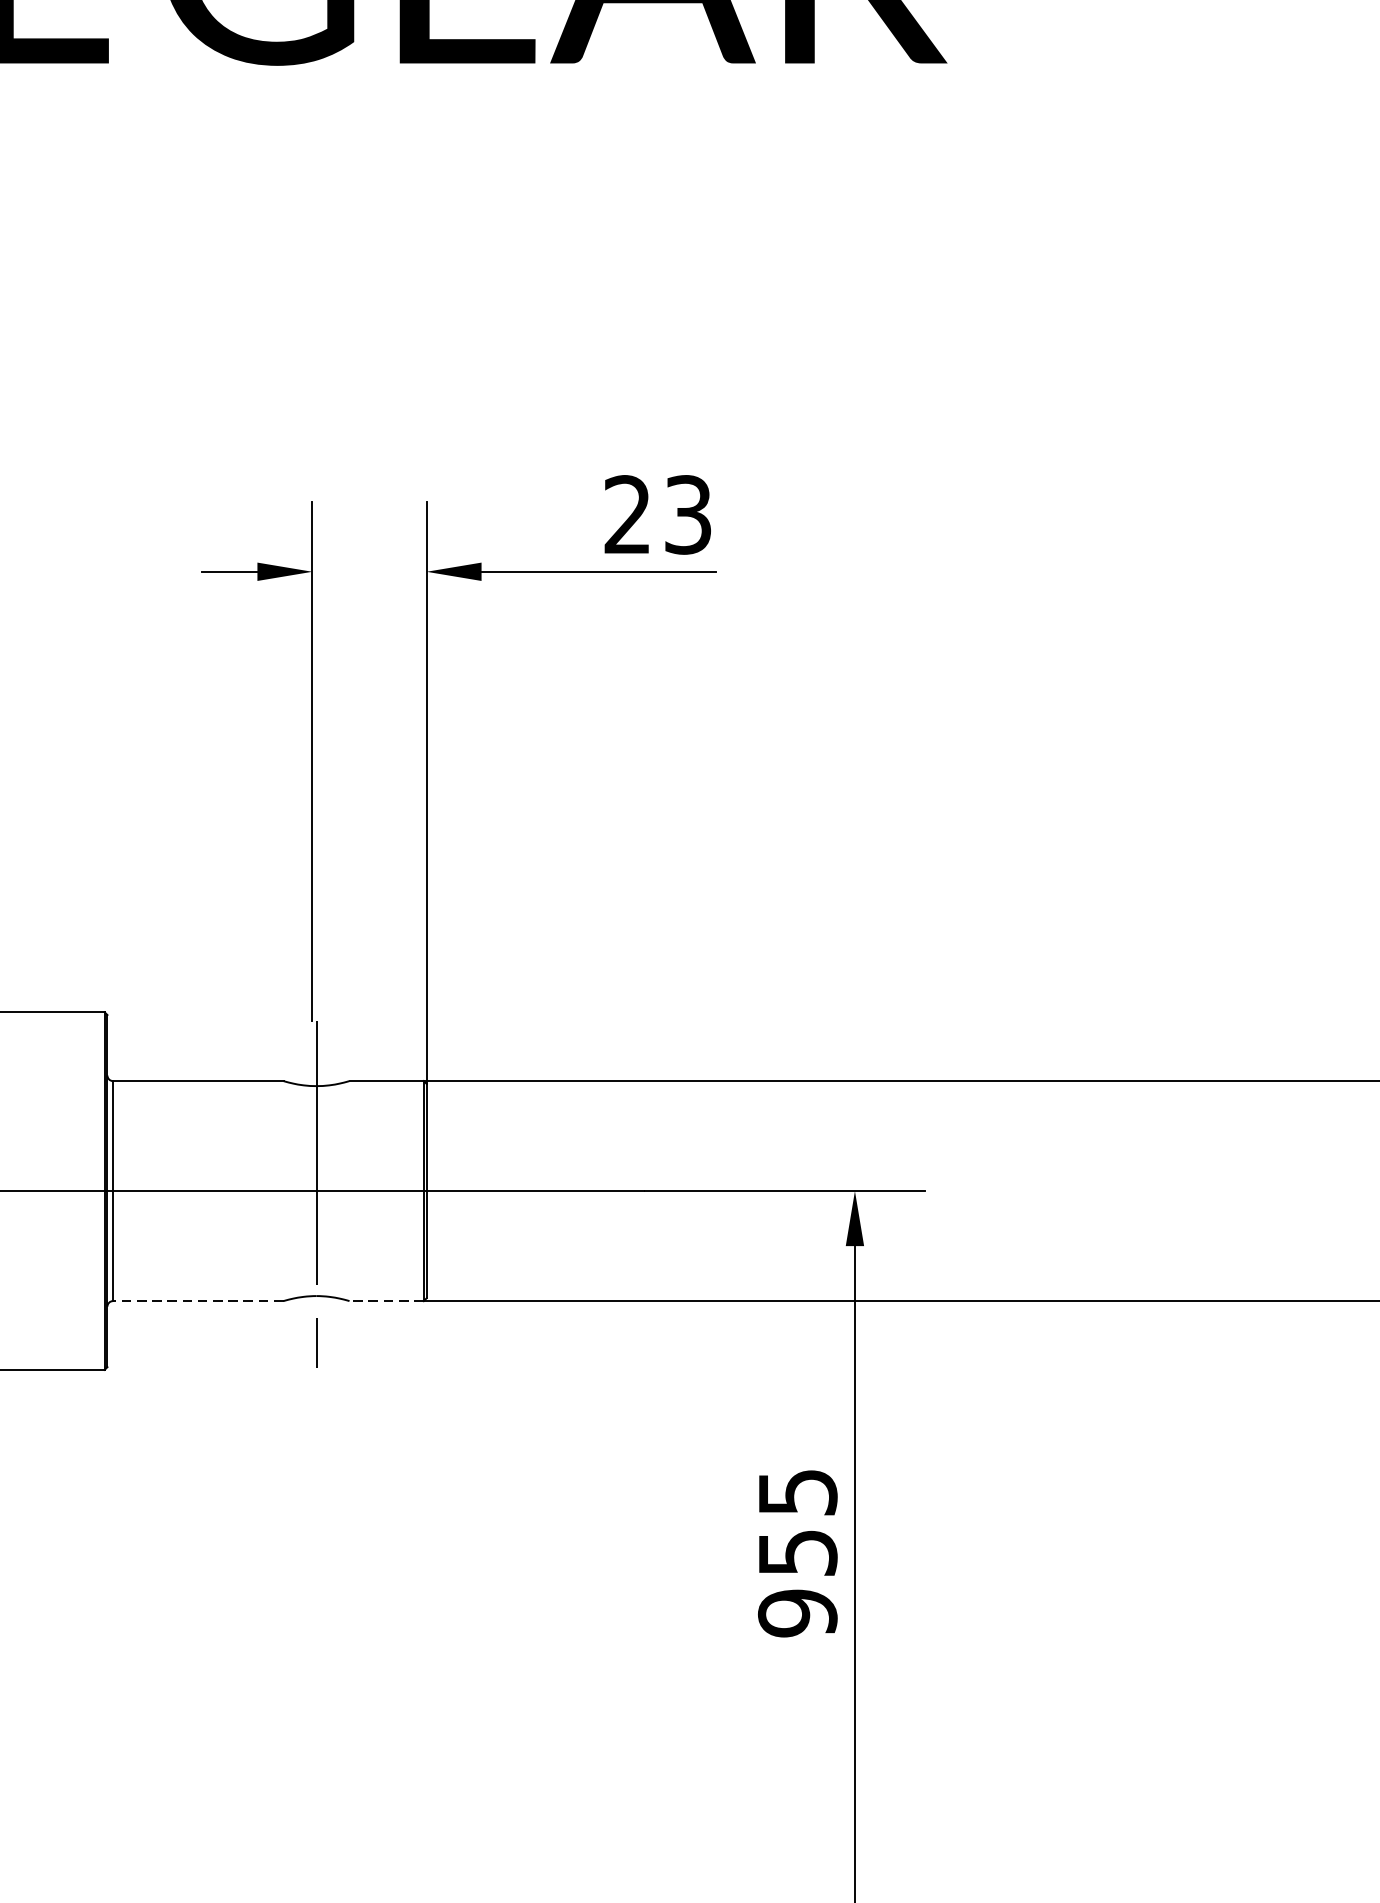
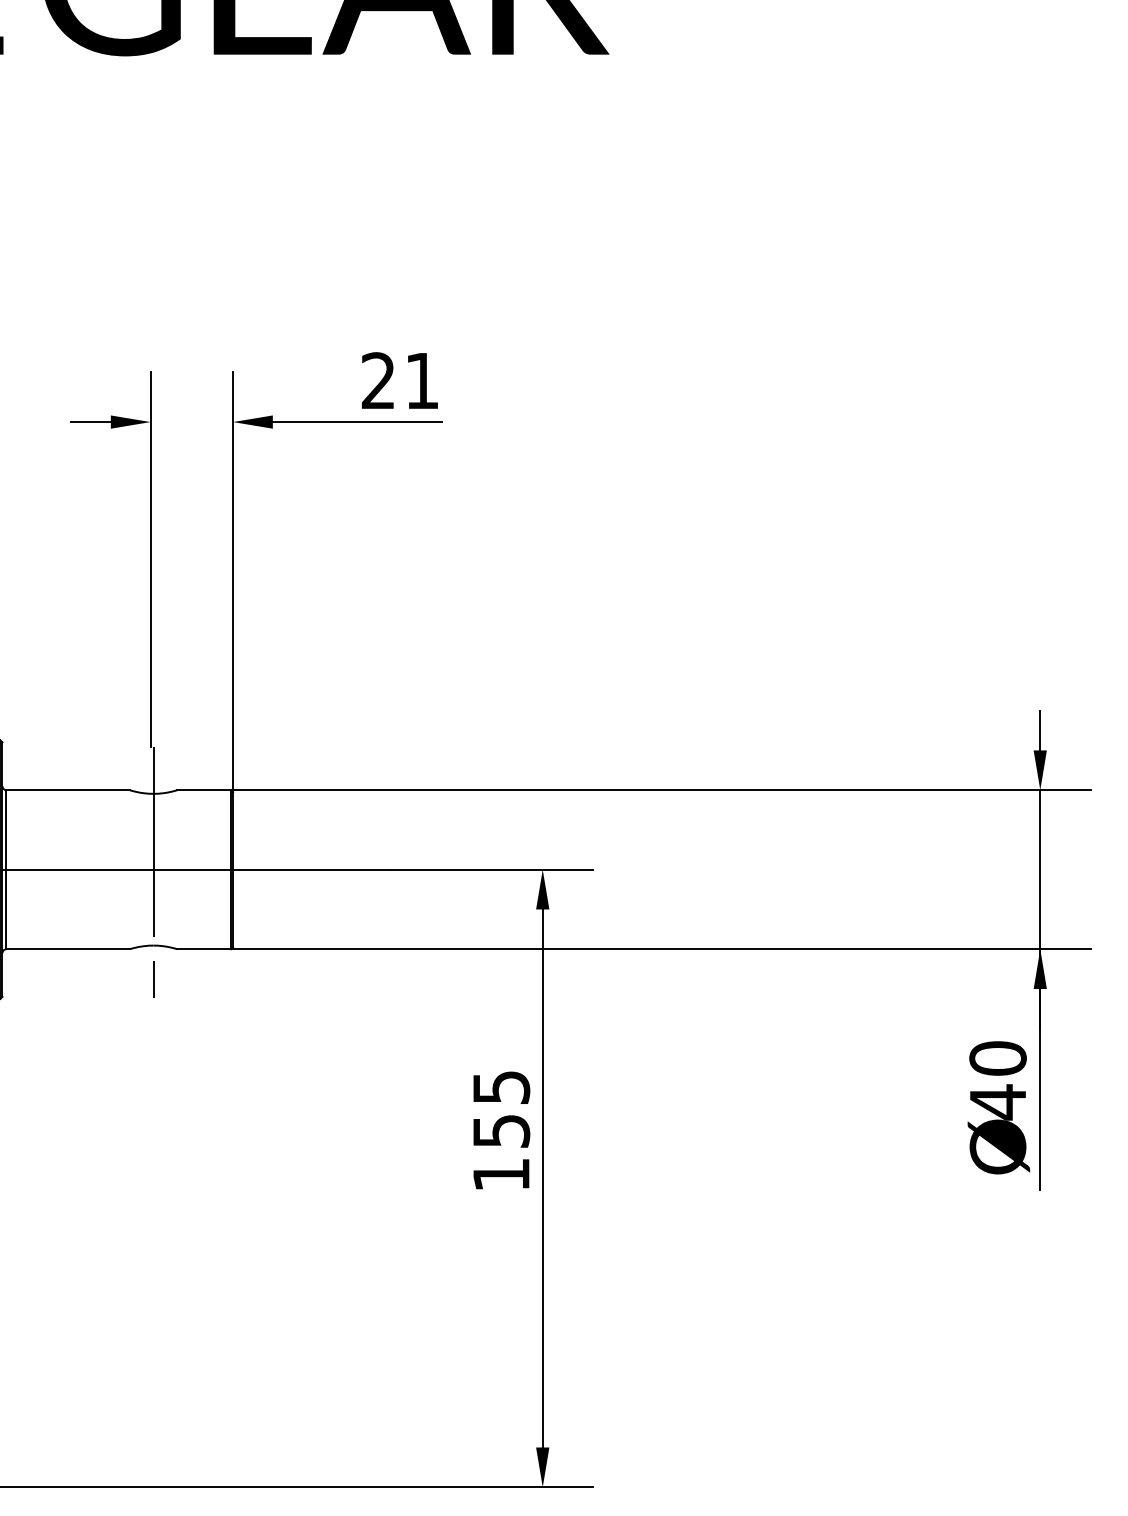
text: (687, 514) -> (421, 380), 23 -> 21
line: (198, 1301) -> (68, 949), dashed -> solid
line: (386, 1301) -> (204, 949), dashed -> solid
text: (797, 1612) -> (501, 1174), 955 -> 155

